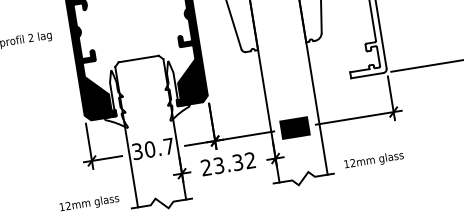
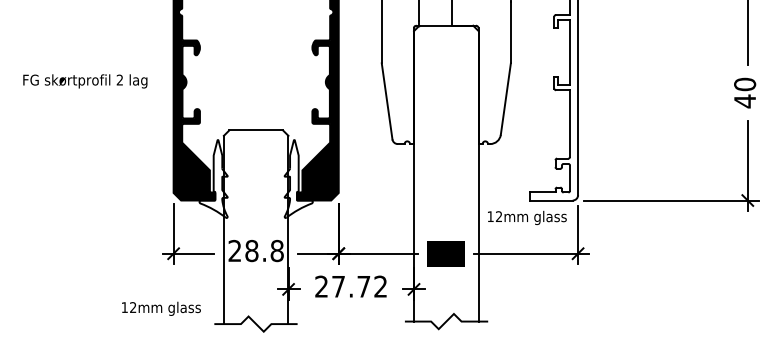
text: (152, 148) -> (255, 250), 30.7 -> 28.8
text: (374, 160) -> (527, 217), moved
text: (228, 163) -> (351, 286), 23.32 -> 27.72

